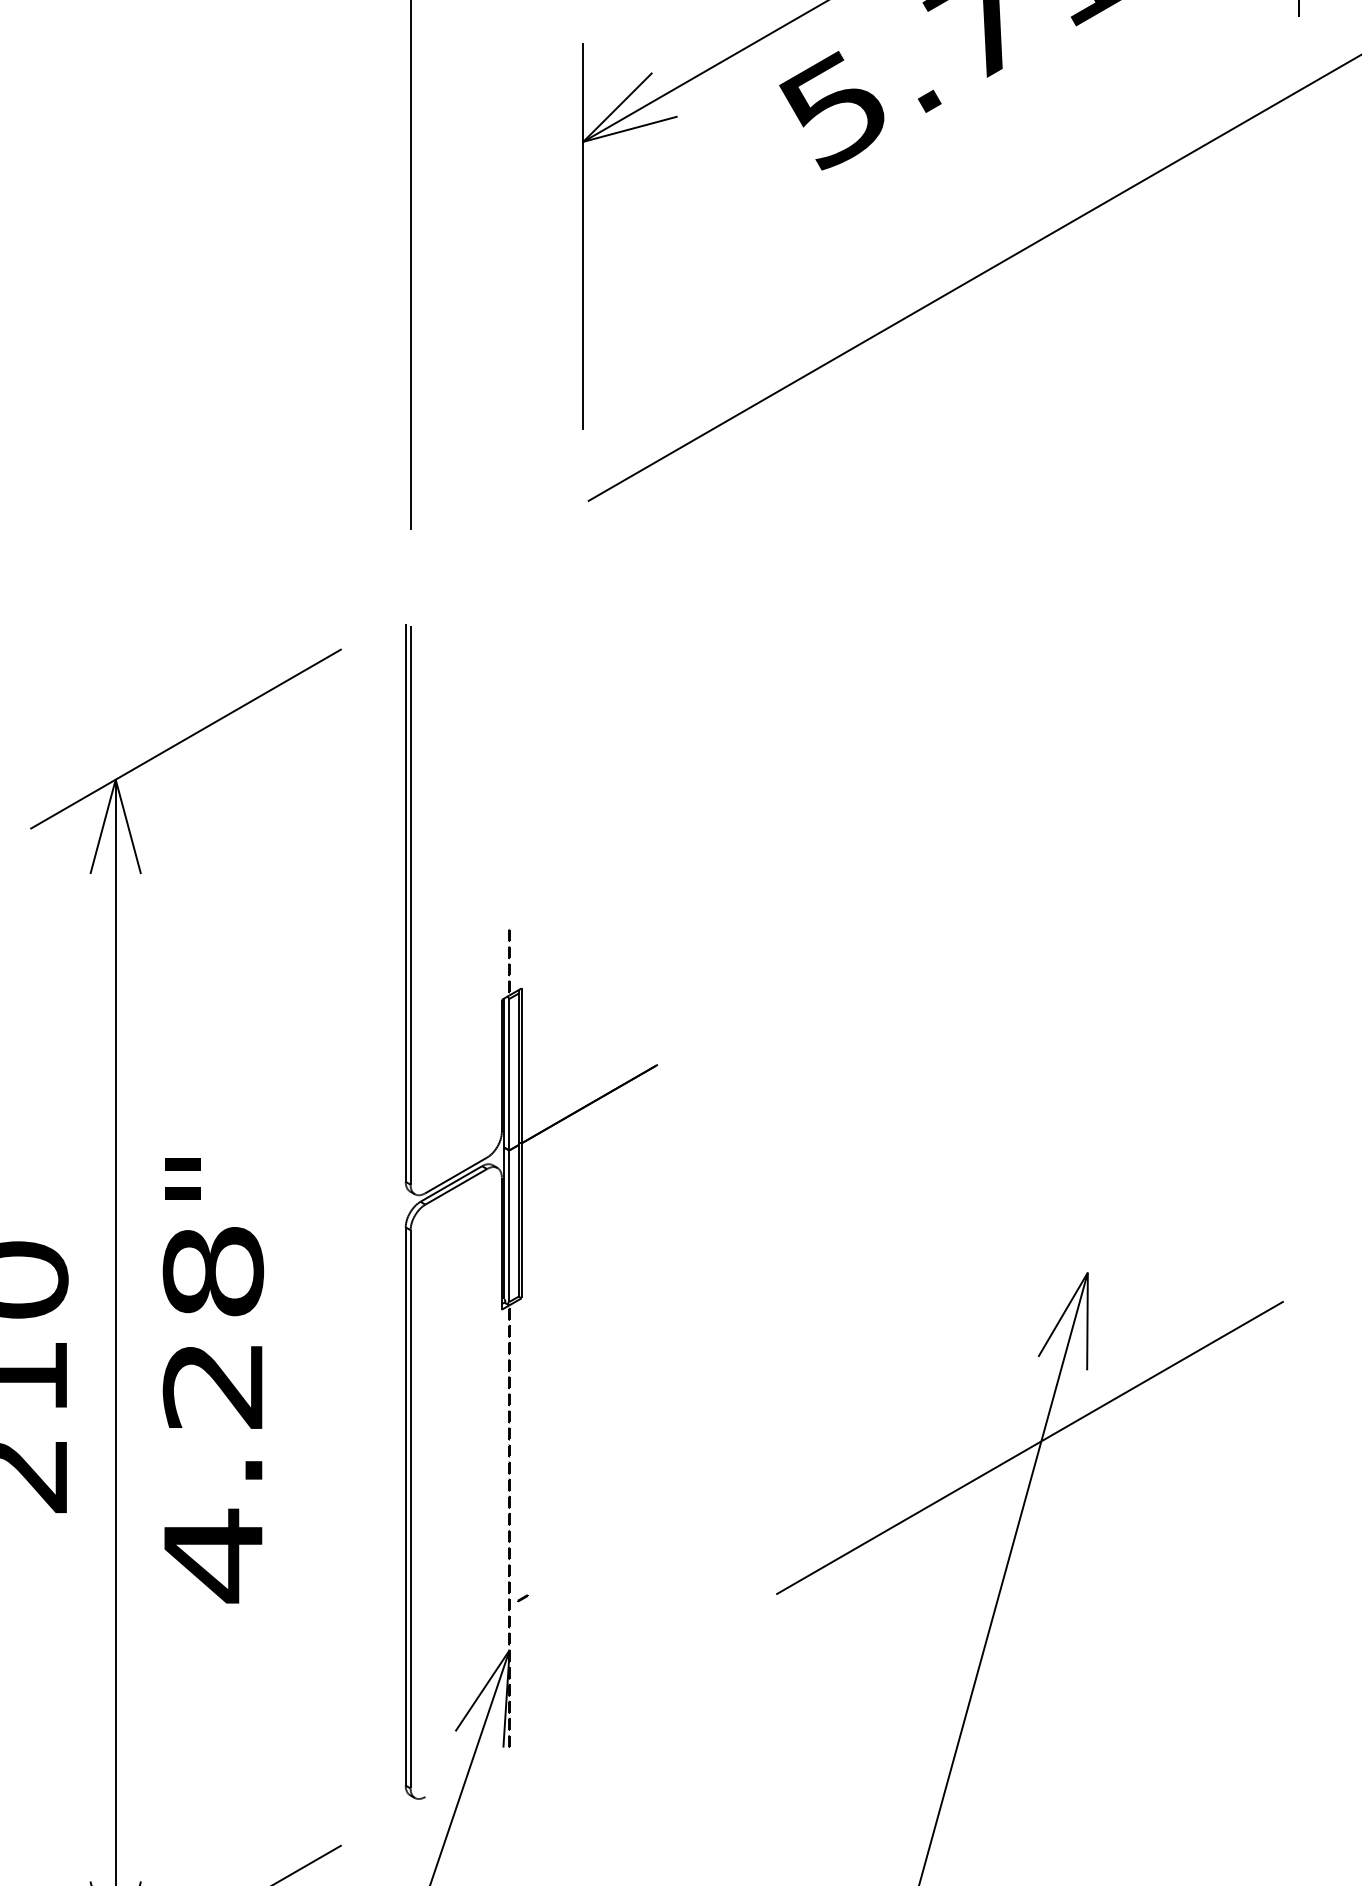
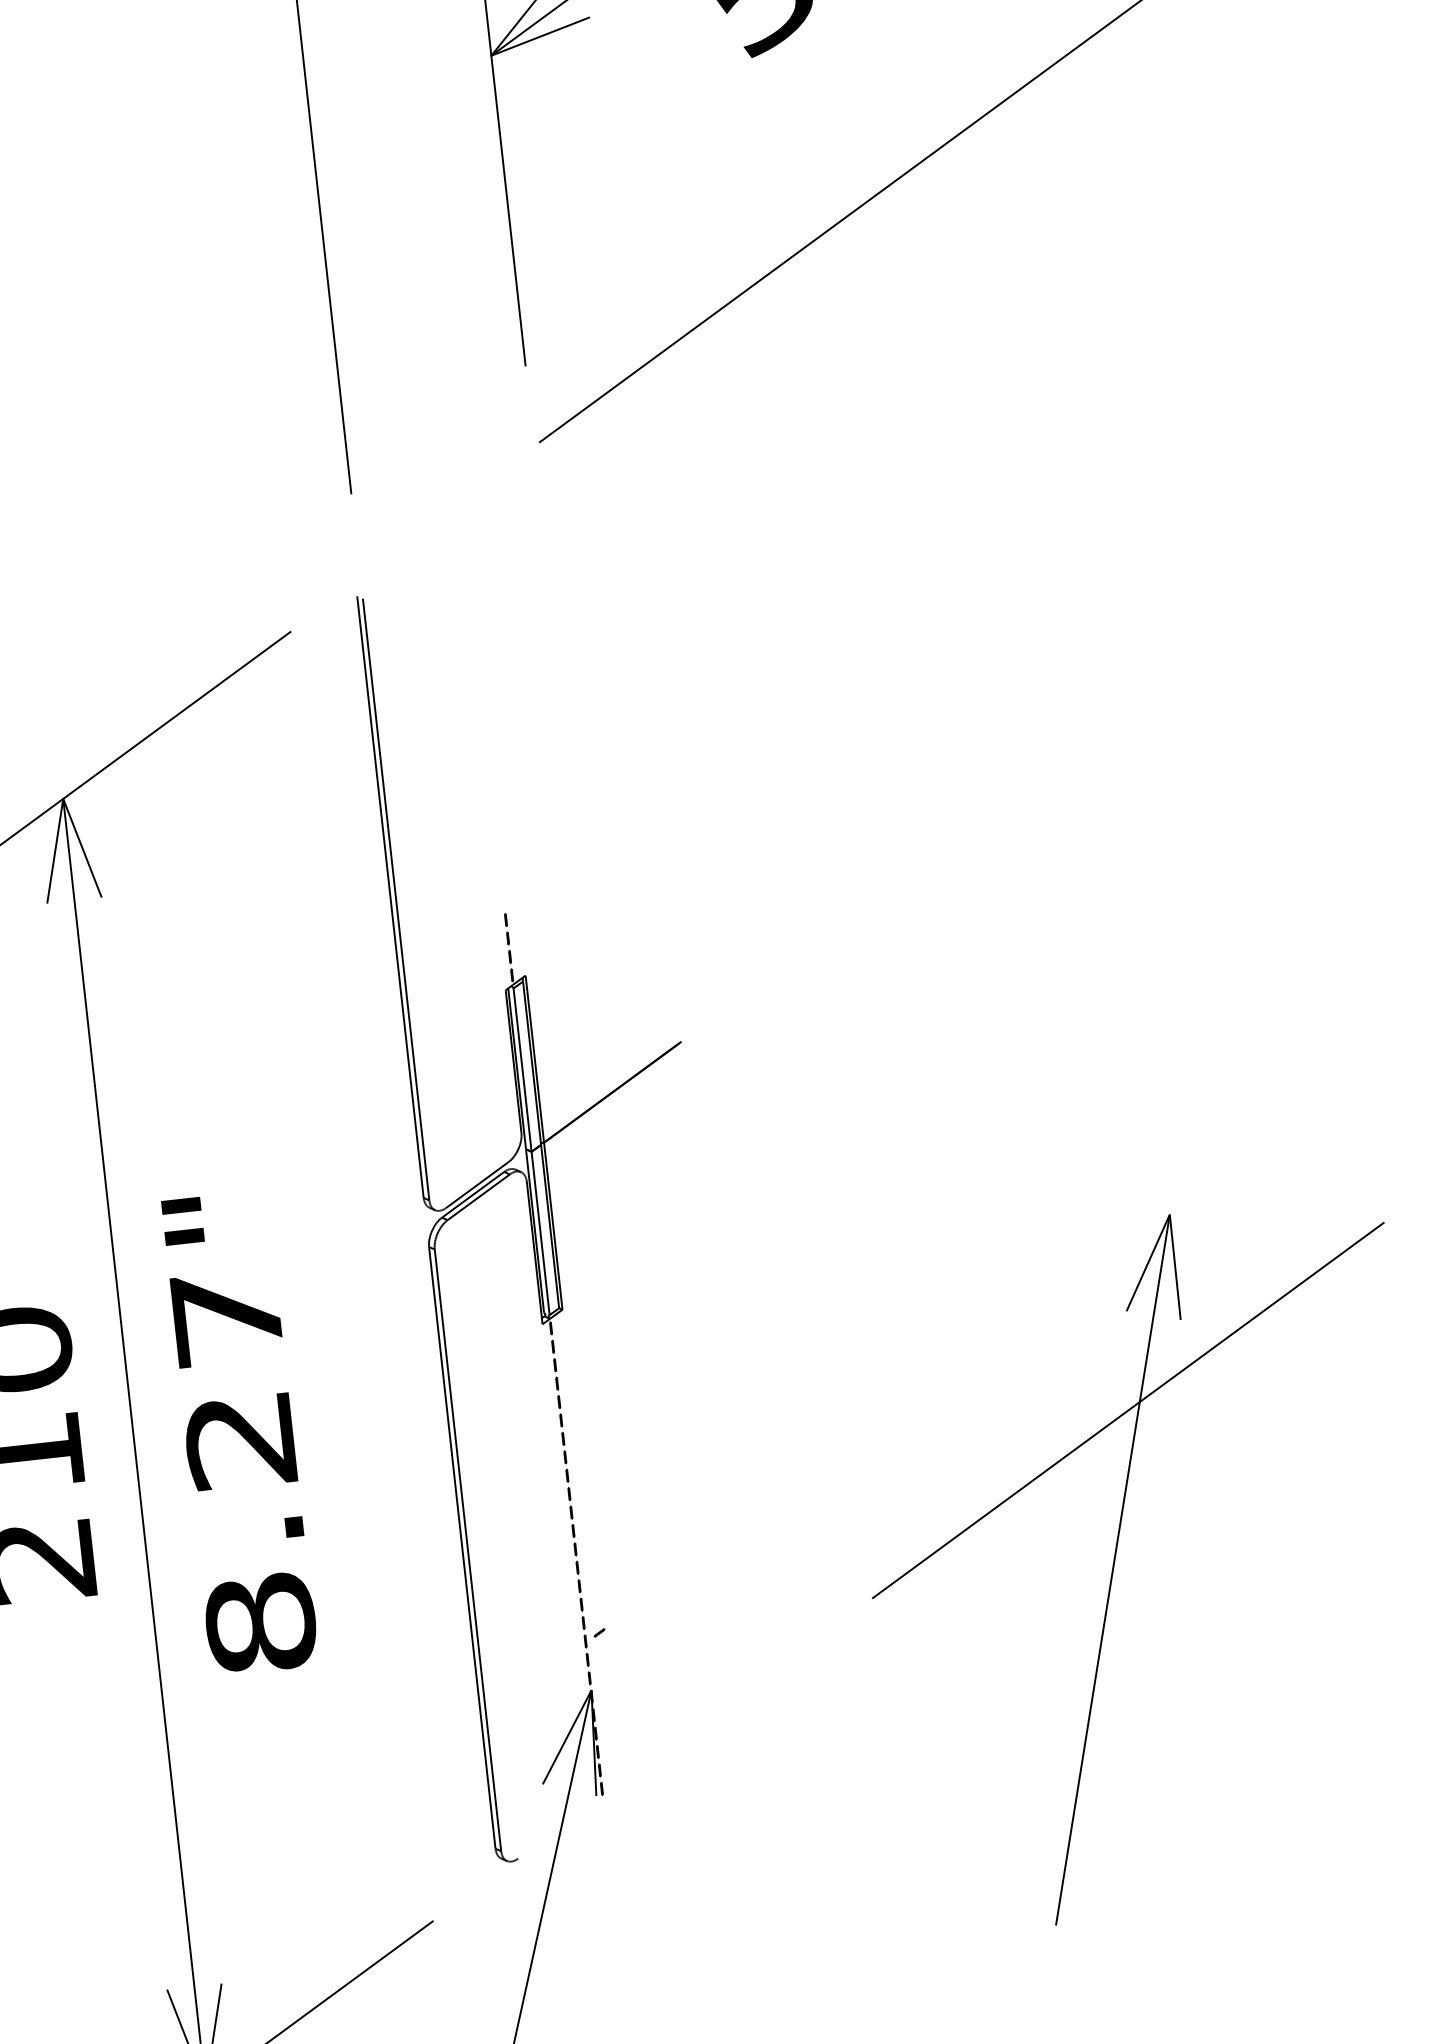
text: (213, 1415) -> (244, 1472), 4.28 -> 8.27

